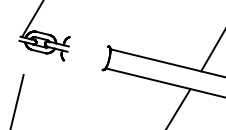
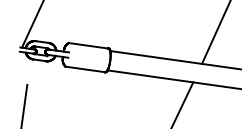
line: (89, 41) -> (88, 45), added
line: (82, 65) -> (84, 69), added

